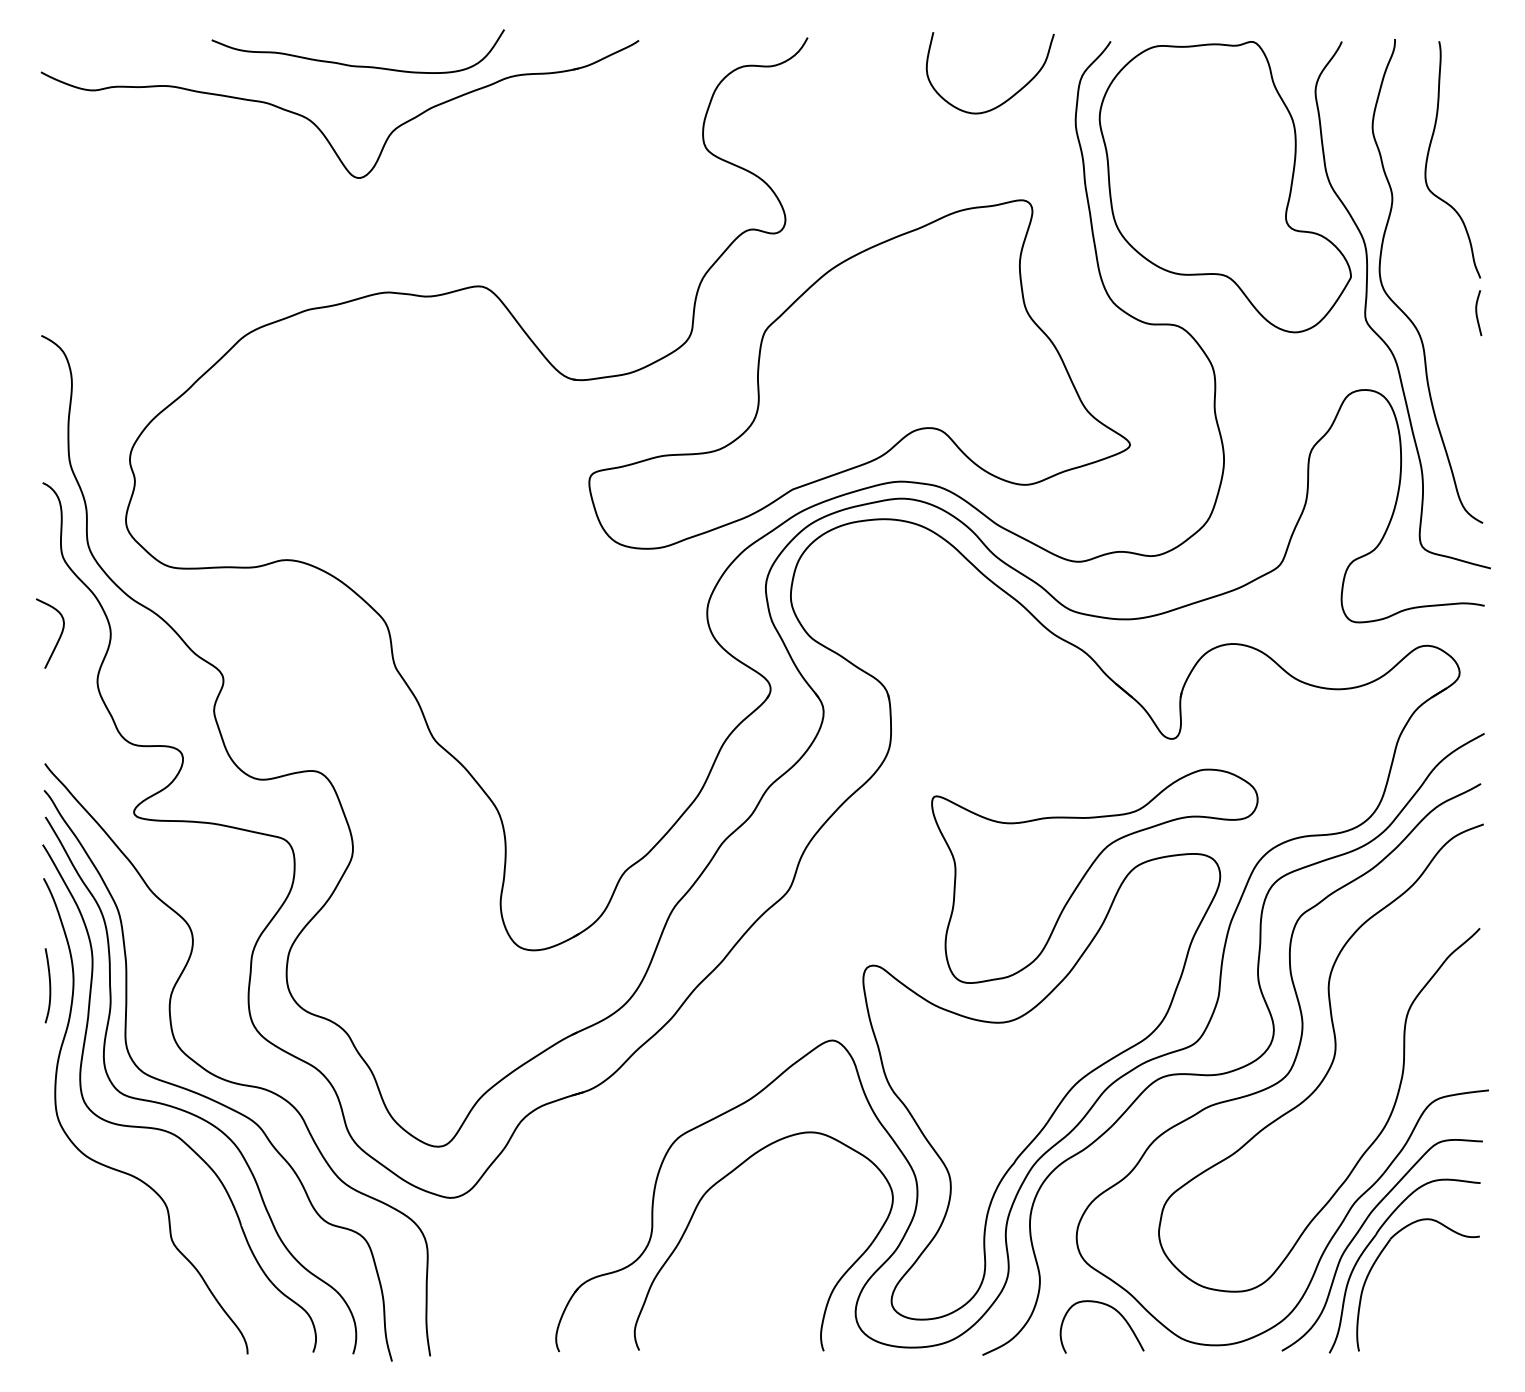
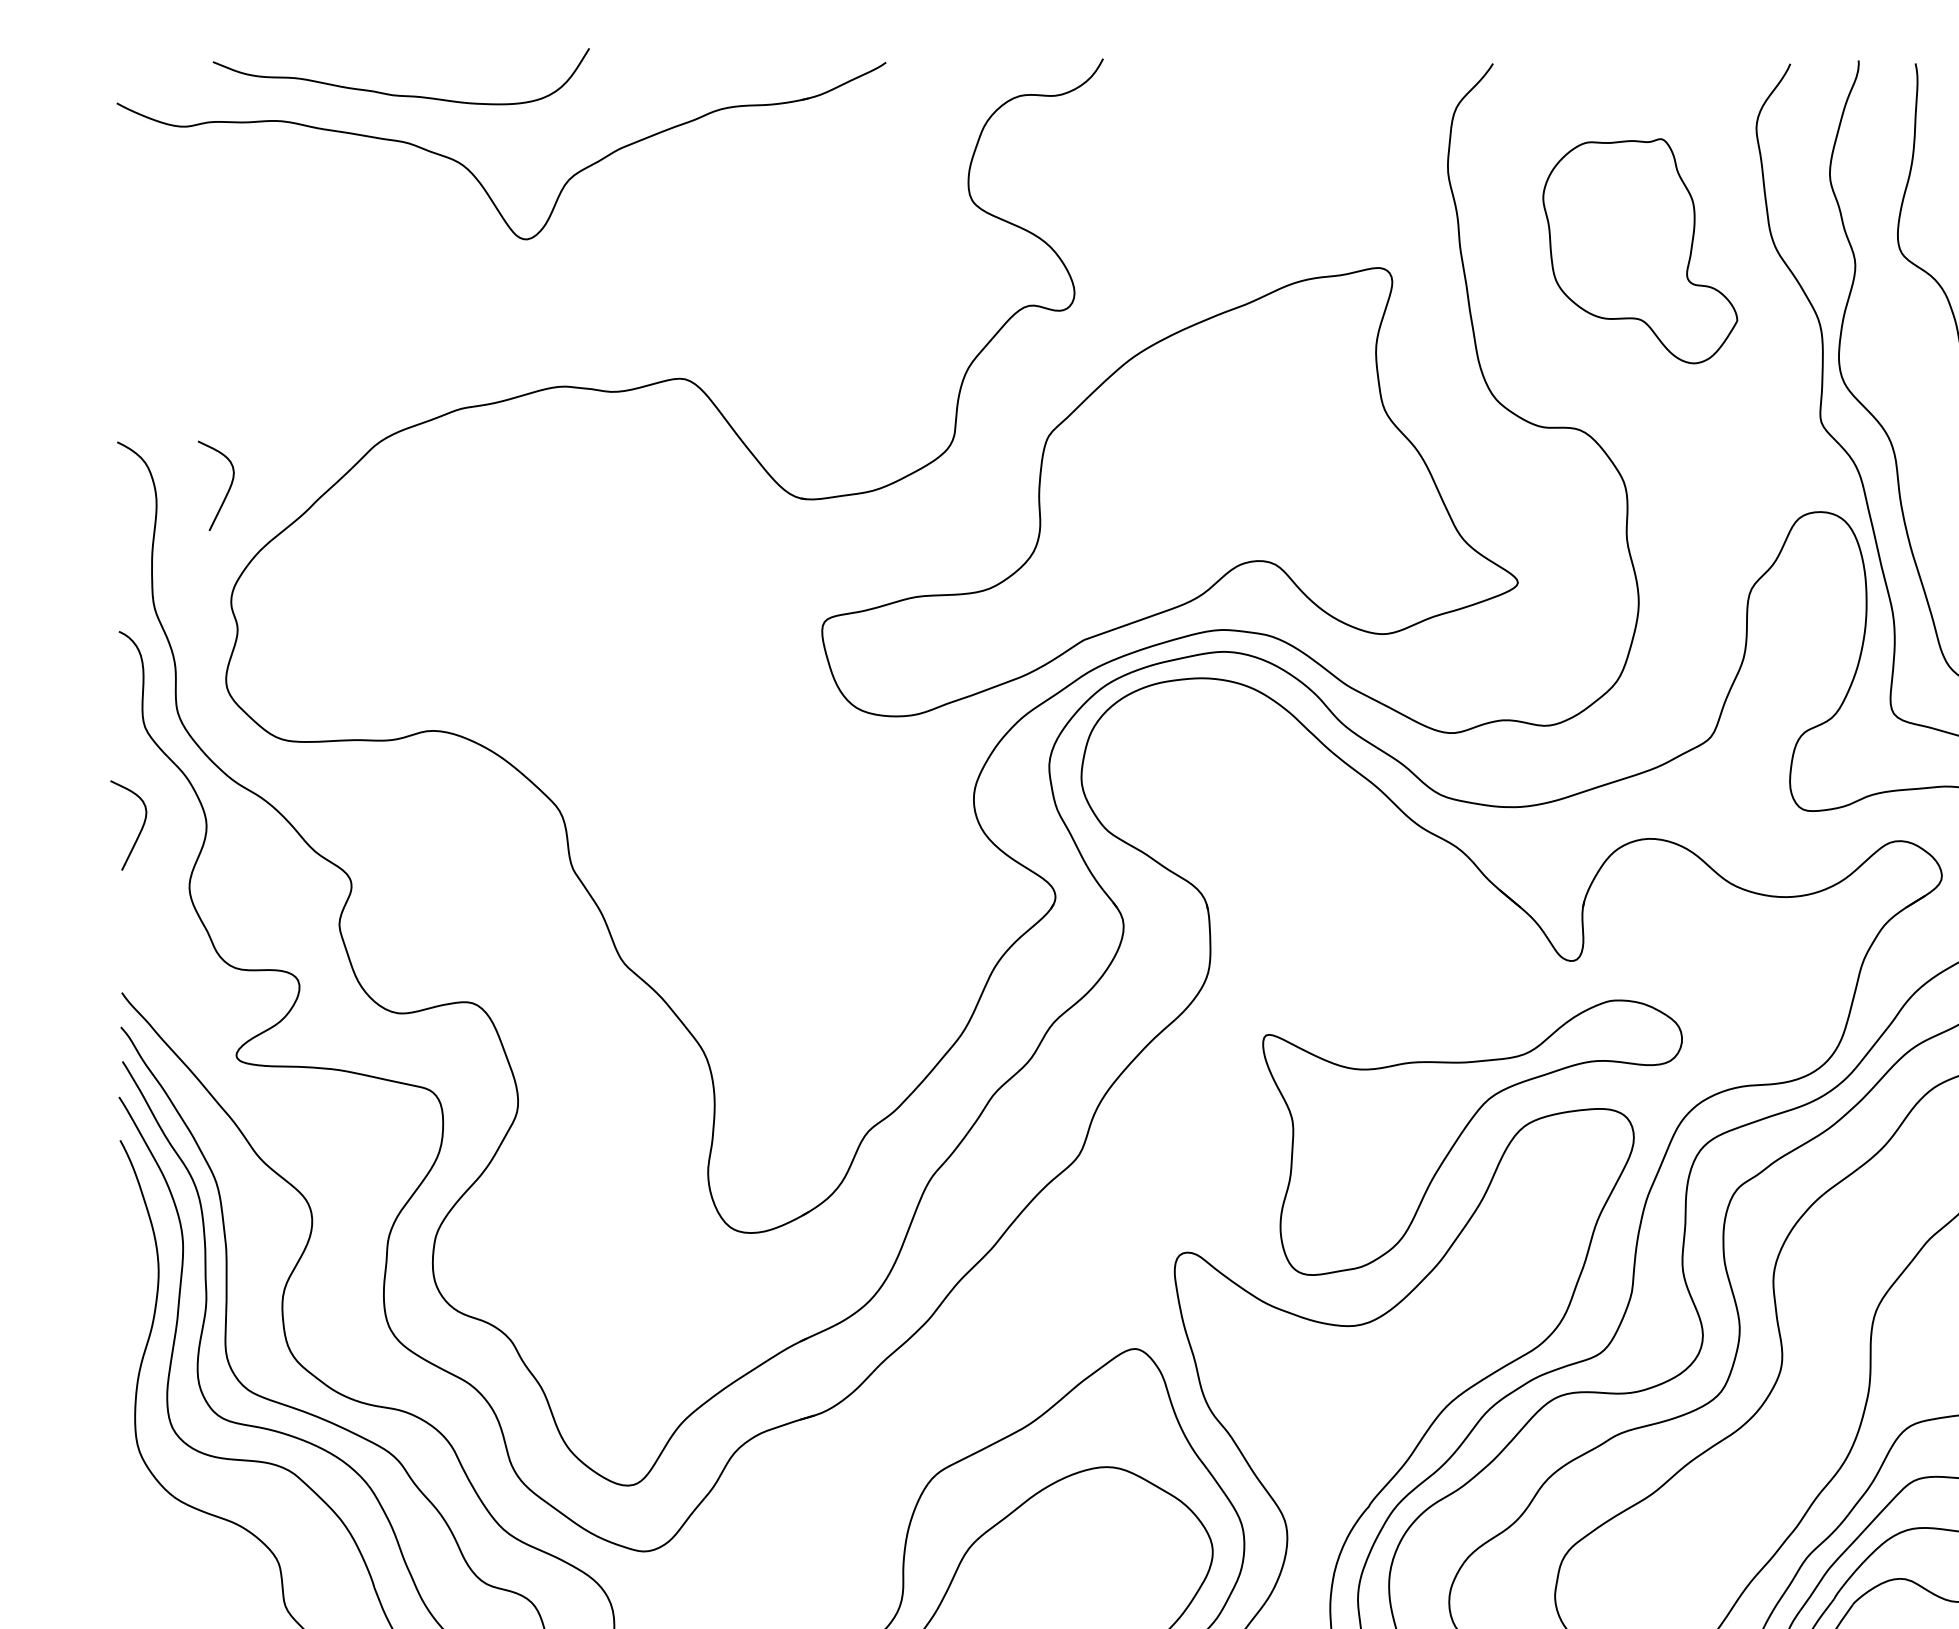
curve: (357, 65) -> (400, 94), moved
curve: (1010, 96) -> (1364, 134), removed
part: (1224, 187) -> (1639, 251), size x0.6
curve: (126, 374) -> (226, 492), added
curve: (49, 985) -> (127, 1278), removed

